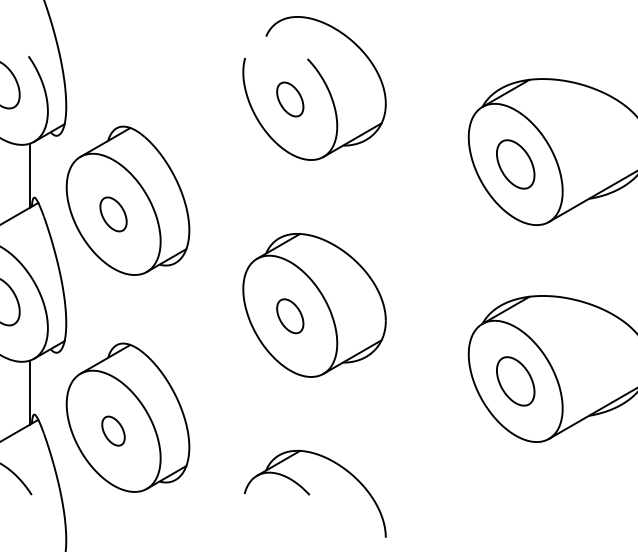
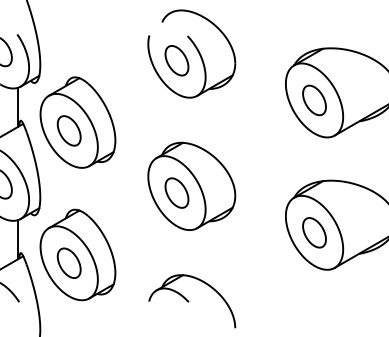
part: (289, 98) -> (176, 60), size x1.43
part: (112, 213) -> (68, 130), size x1.43
part: (289, 315) -> (176, 192), size x1.43
part: (112, 430) -> (68, 262), size x1.67

